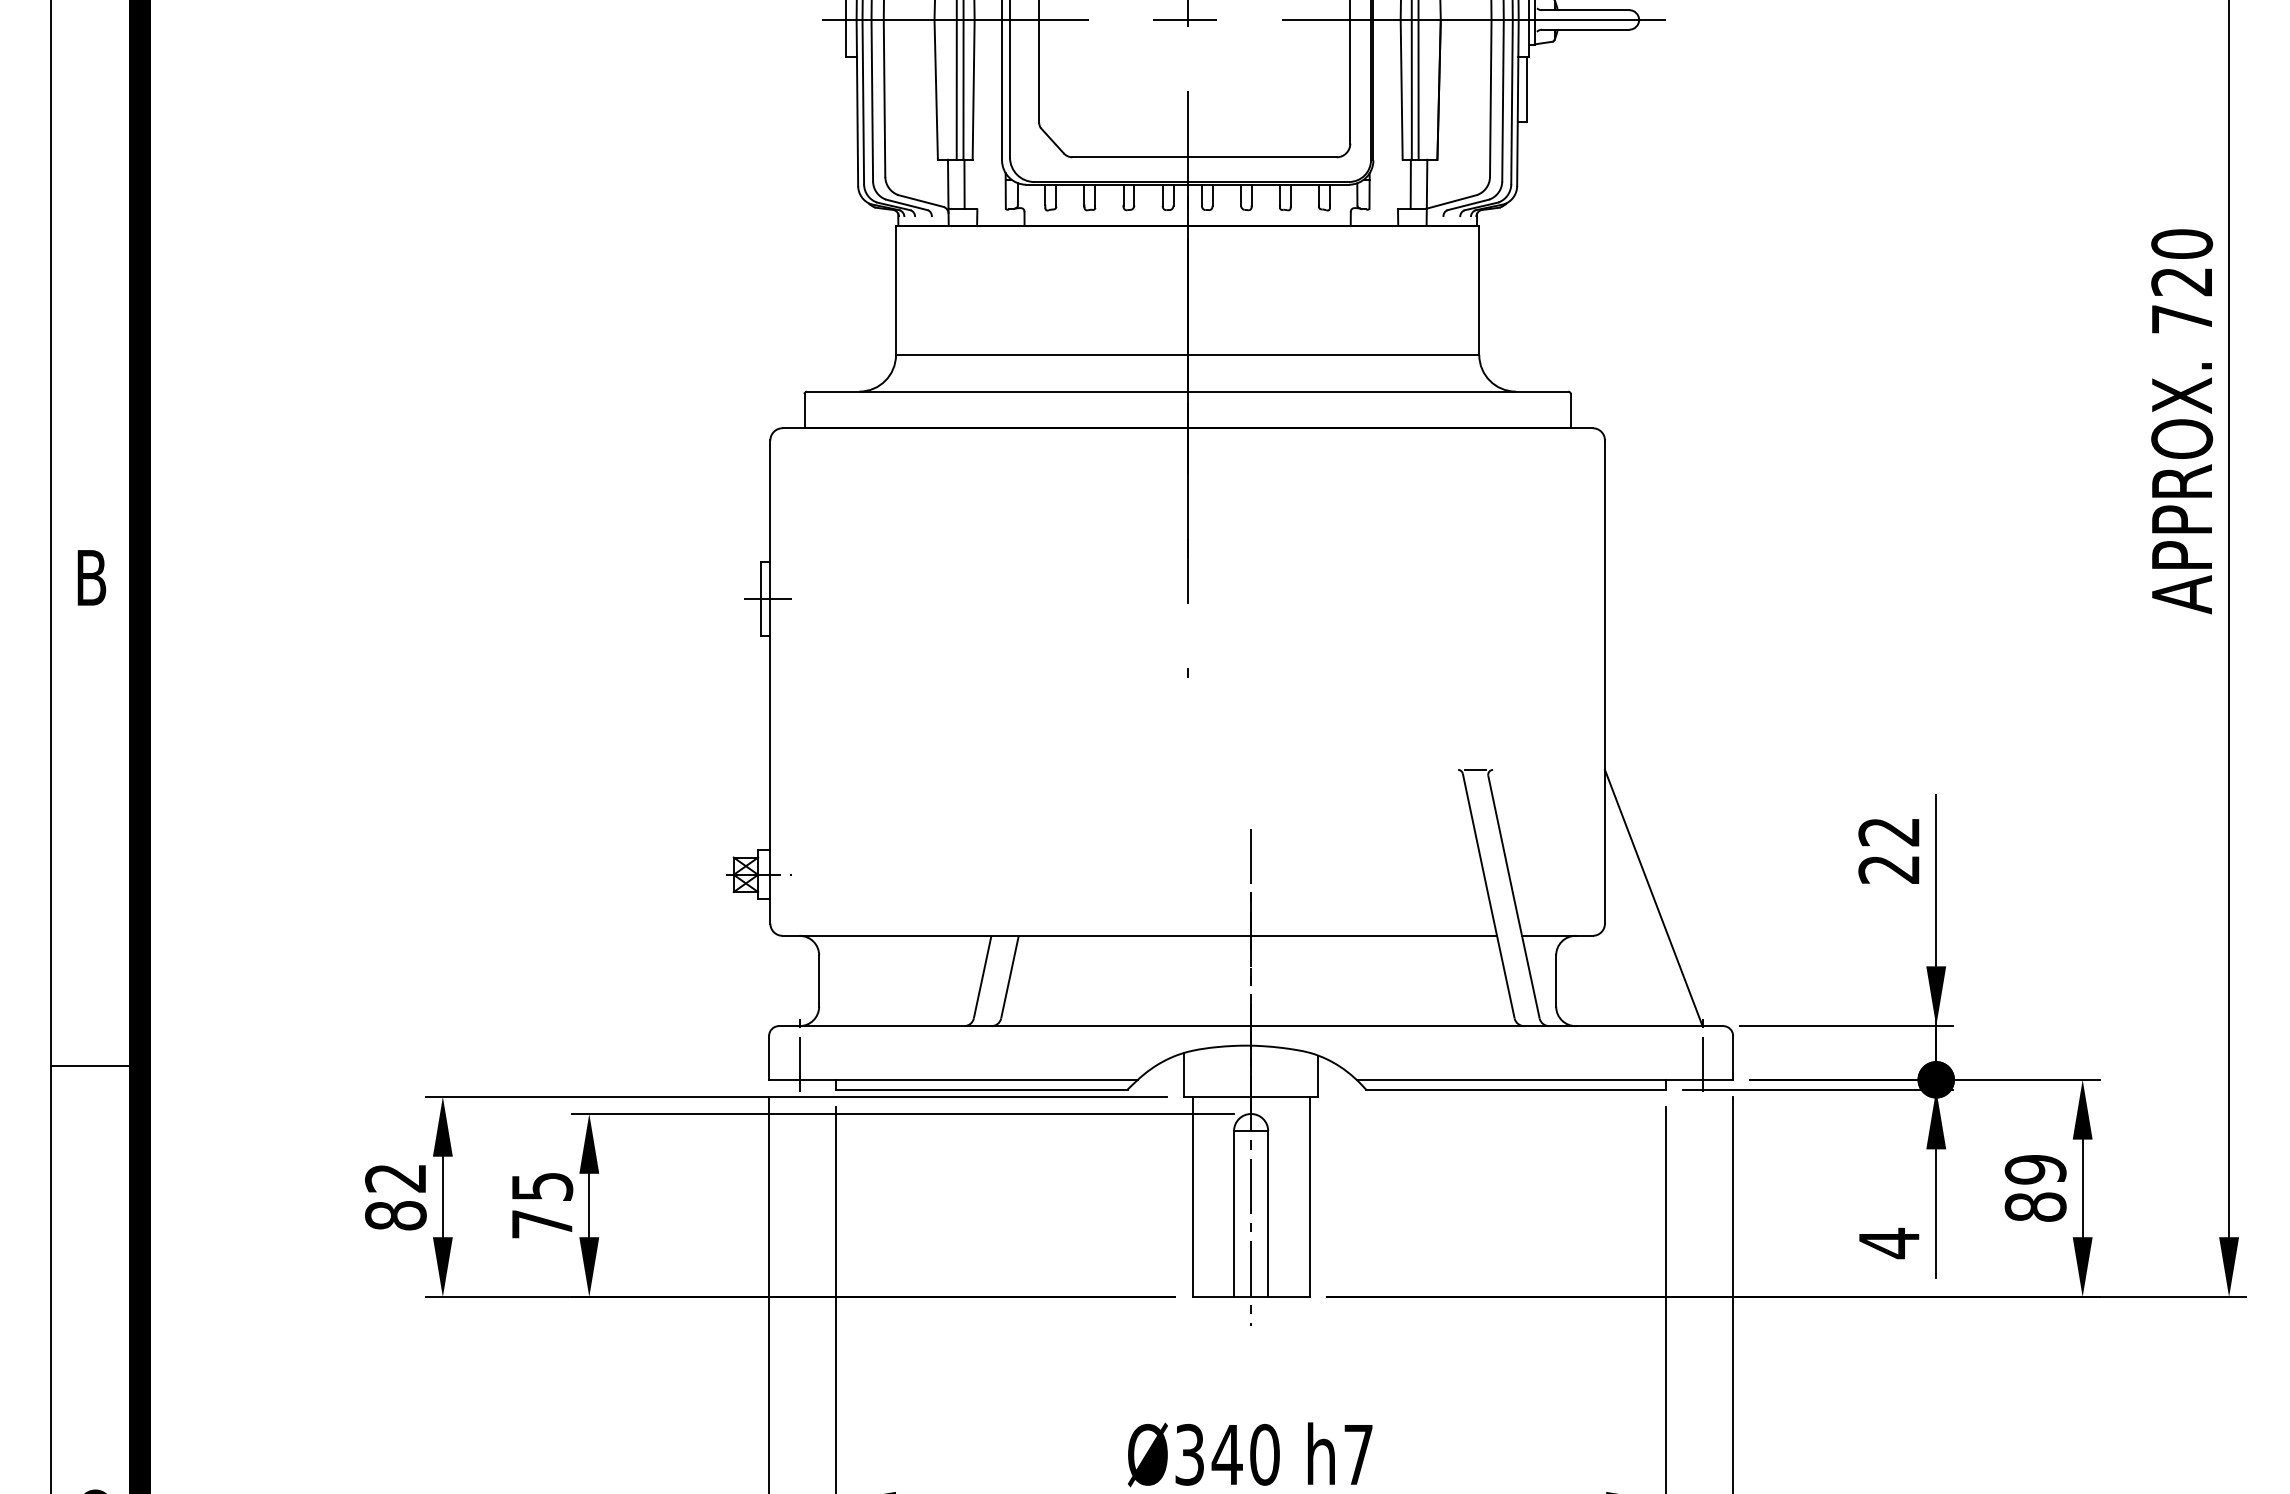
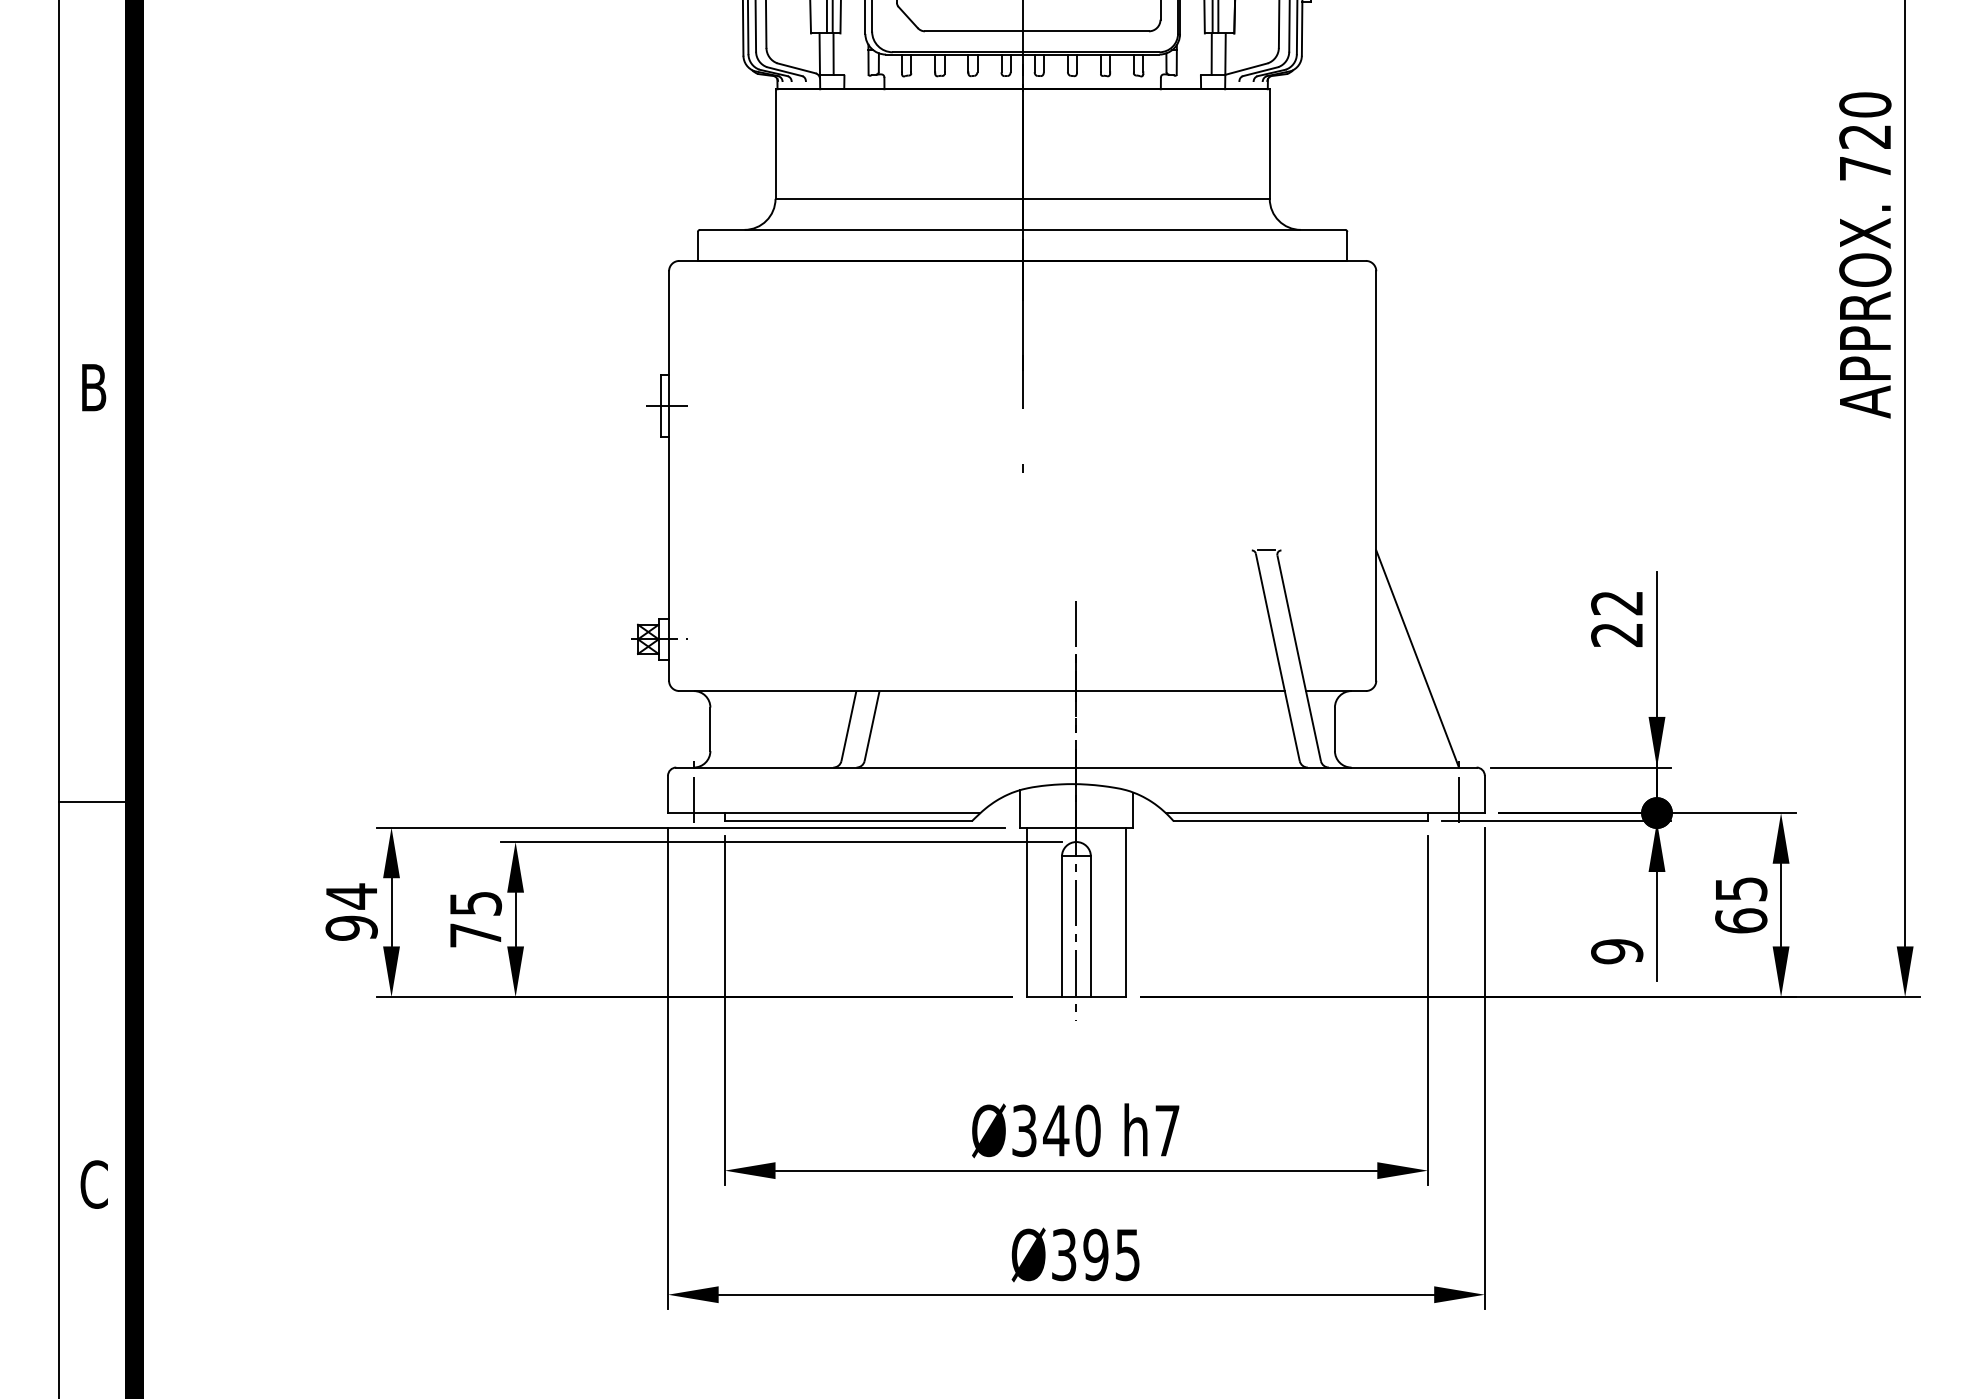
text: (2035, 1187) -> (1741, 904), 89 -> 65
text: (395, 1195) -> (351, 911), 82 -> 94
text: (1889, 1243) -> (1617, 951), 4 -> 9

